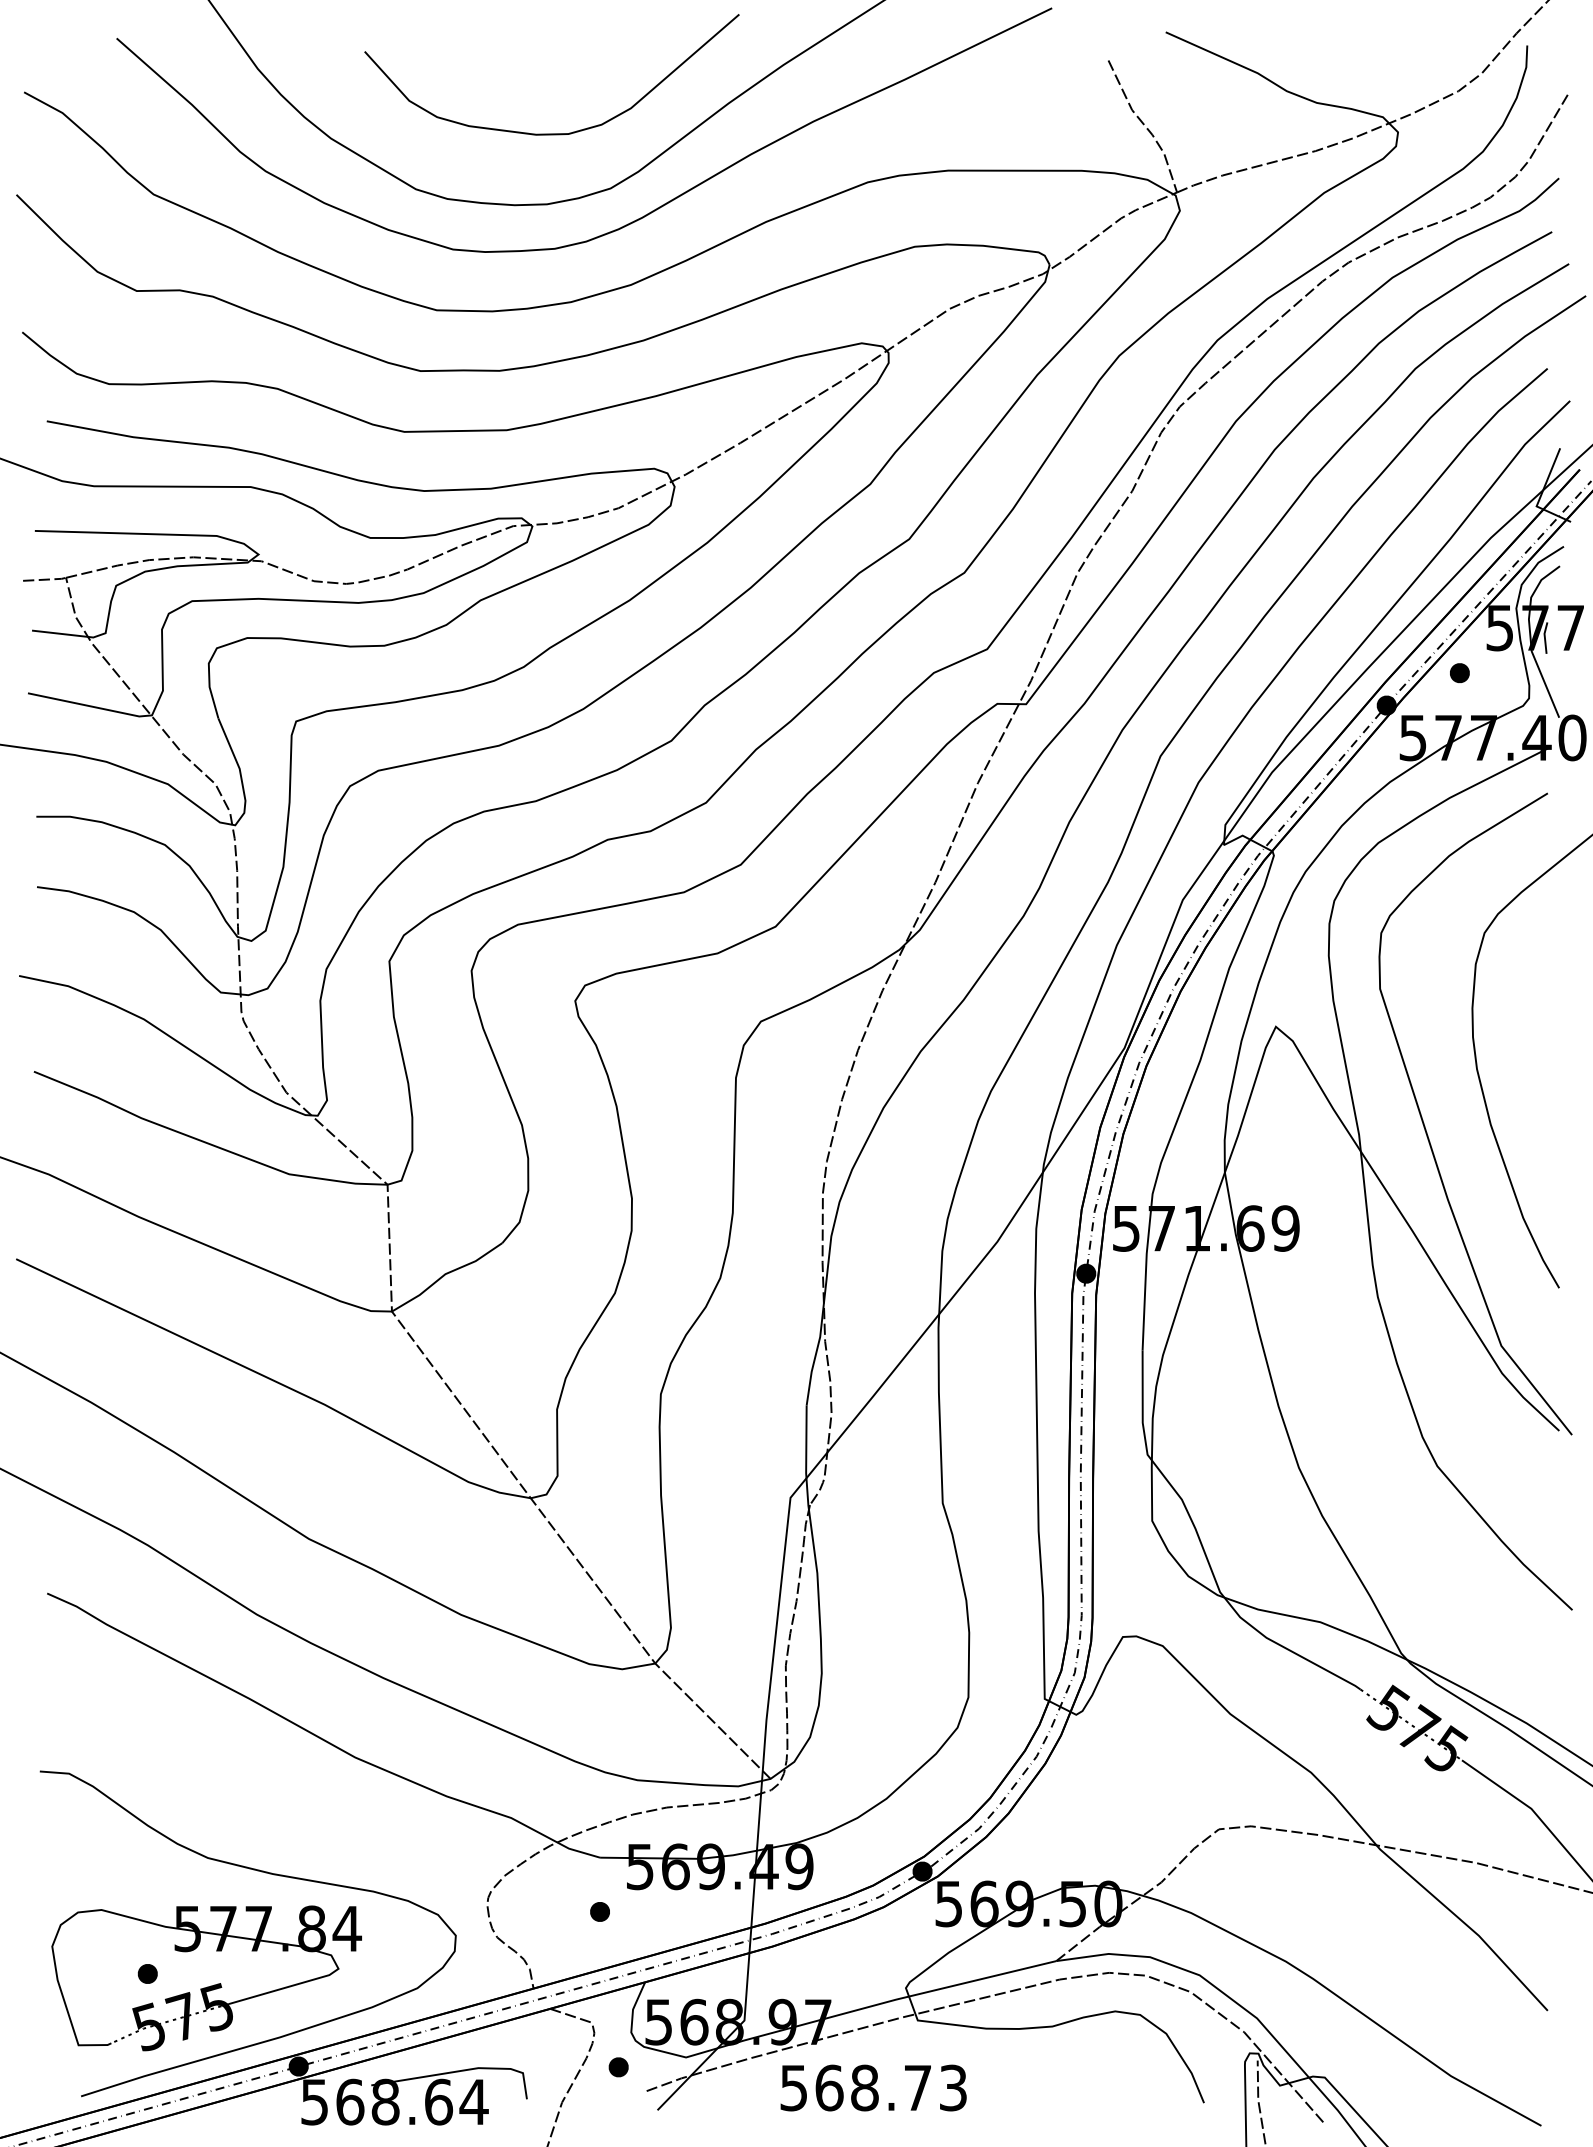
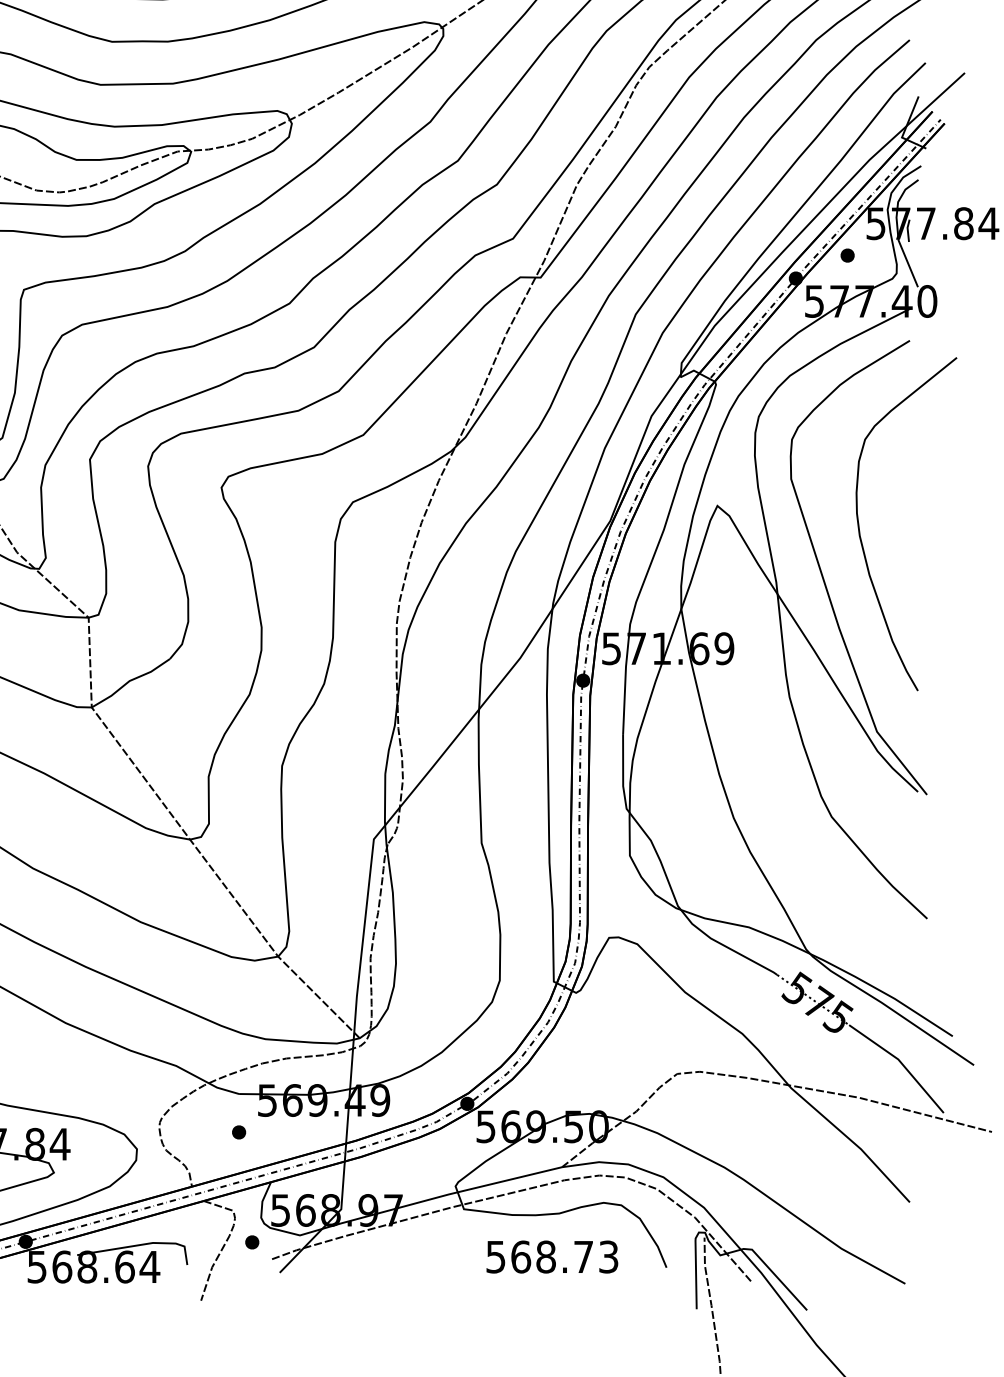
text: (873, 2087) -> (552, 1256), moved

